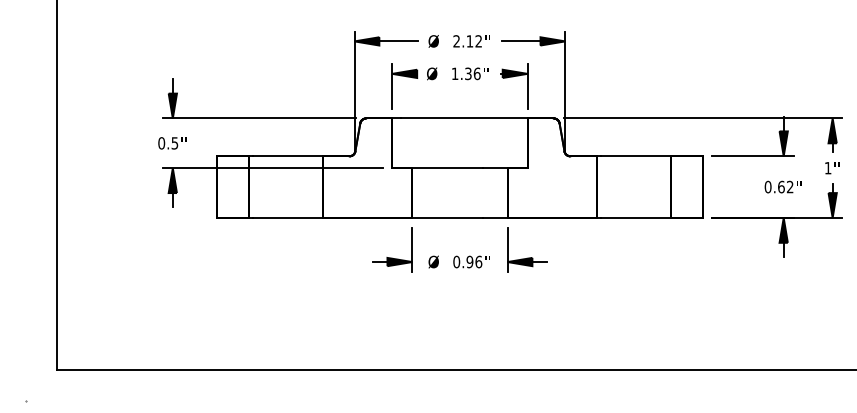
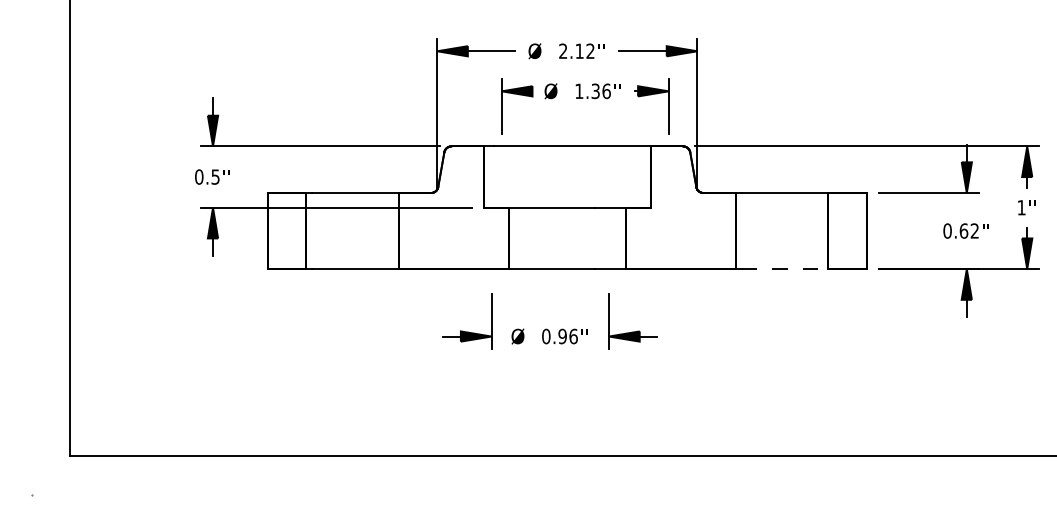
part: (460, 79) -> (586, 98), moved
line: (636, 218) -> (785, 269), solid -> dashed
part: (456, 255) -> (546, 328), moved

